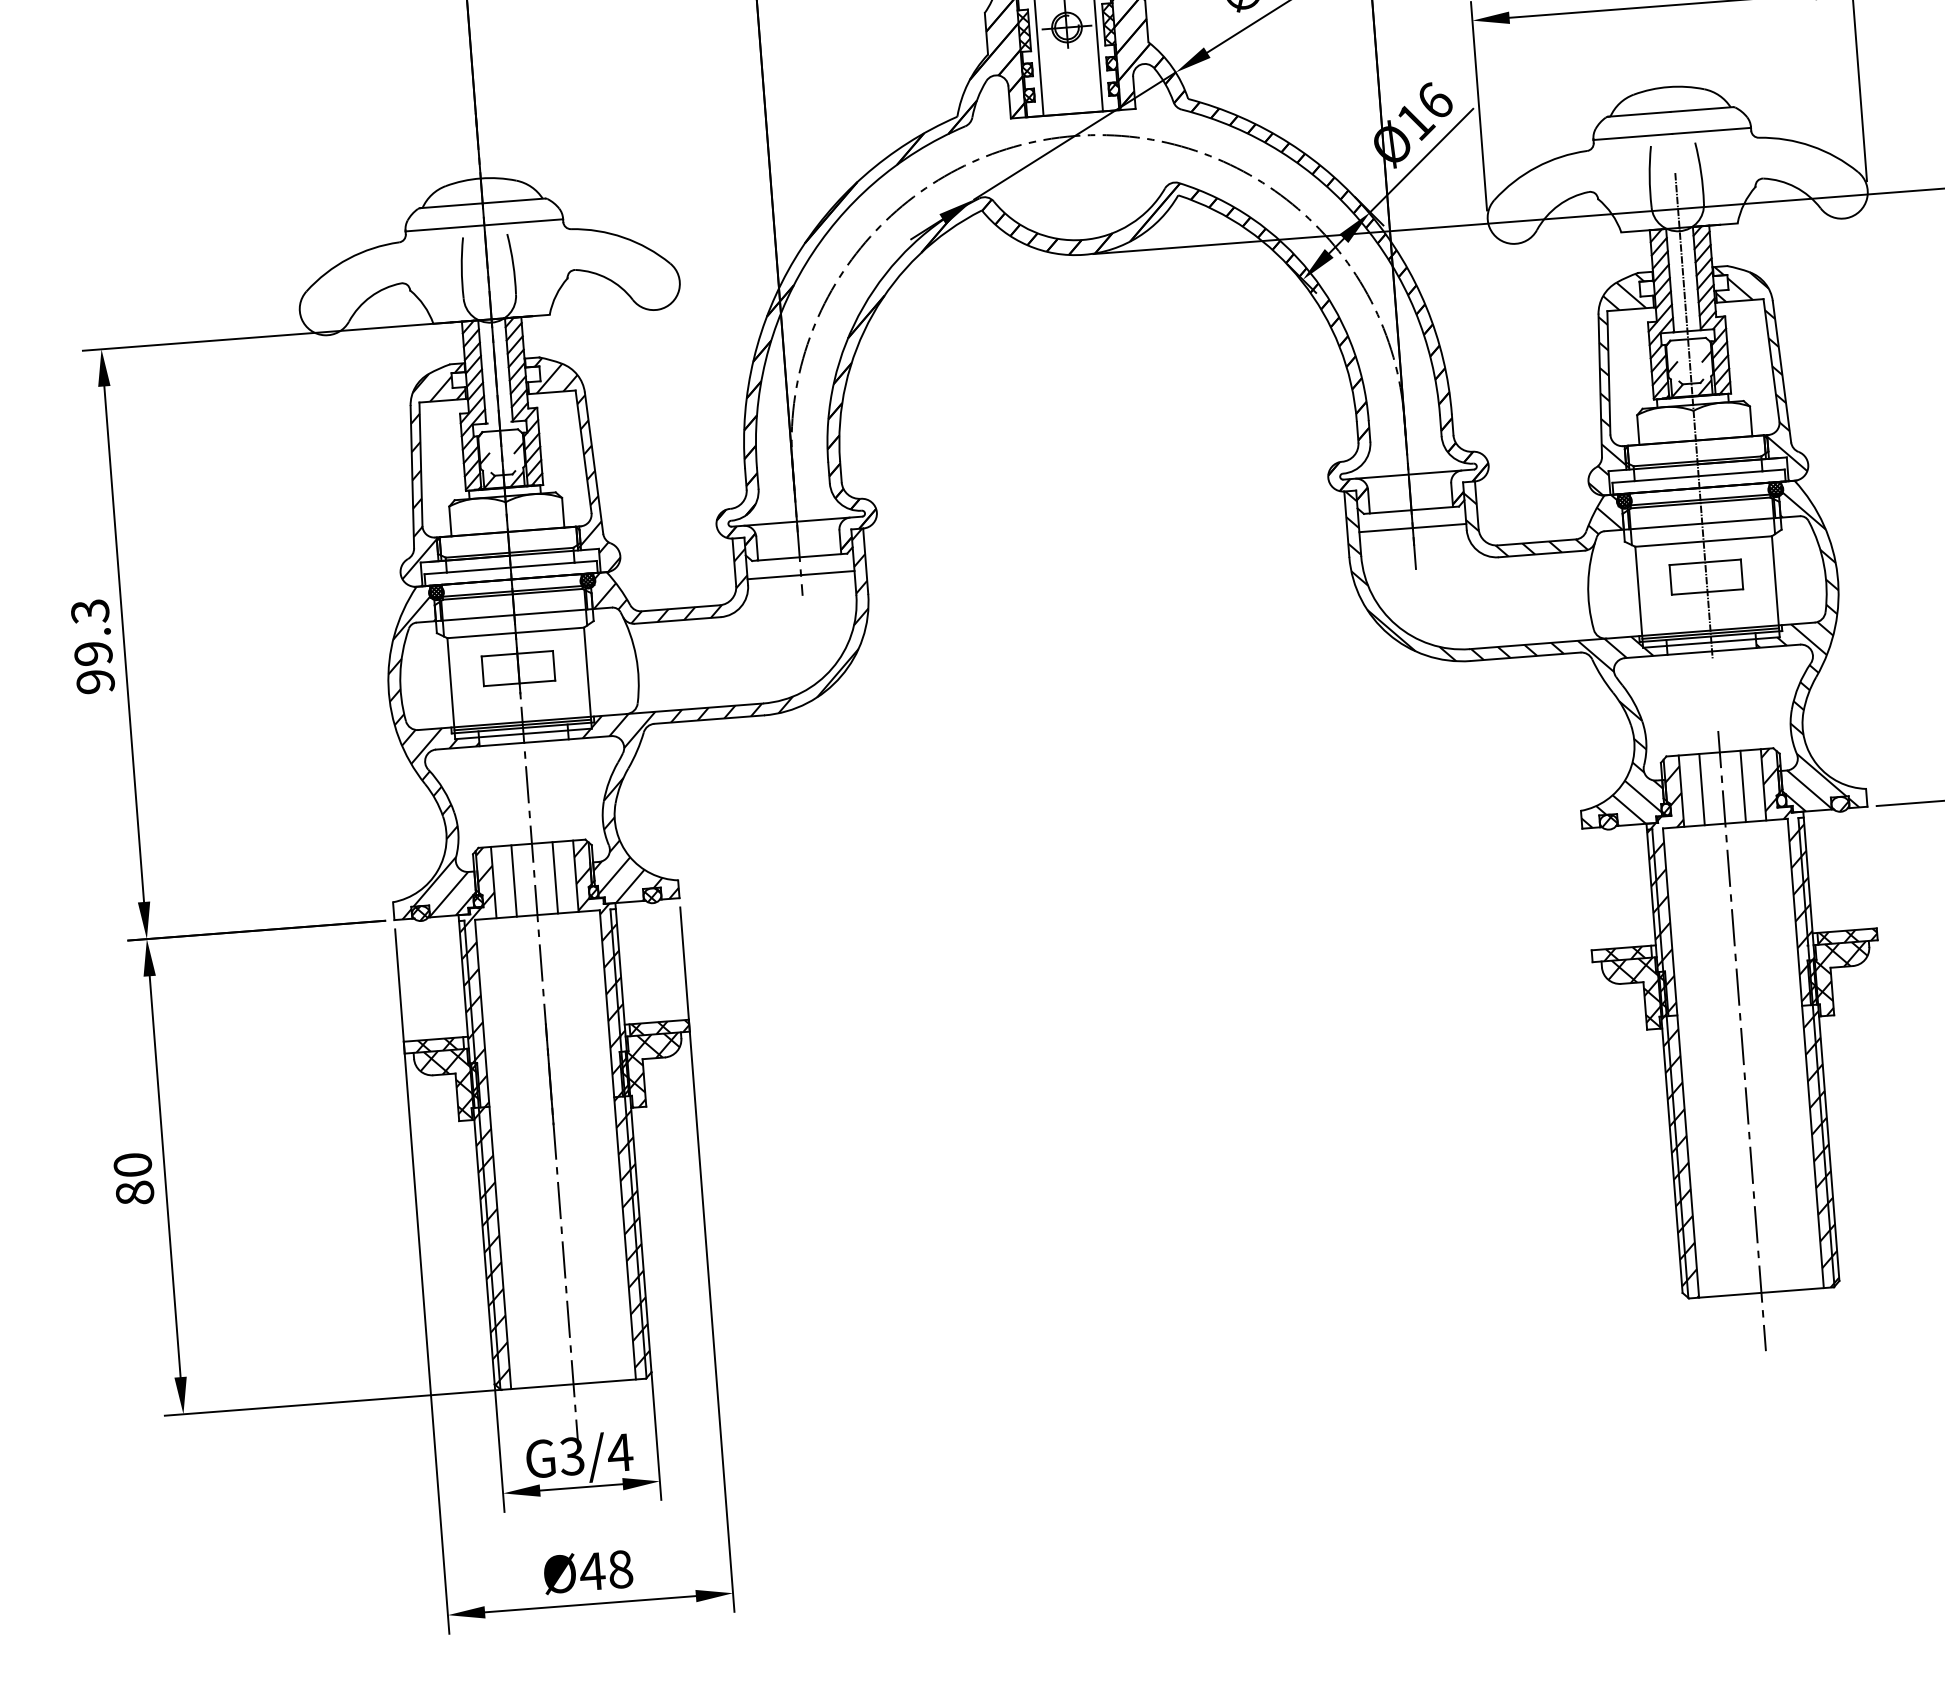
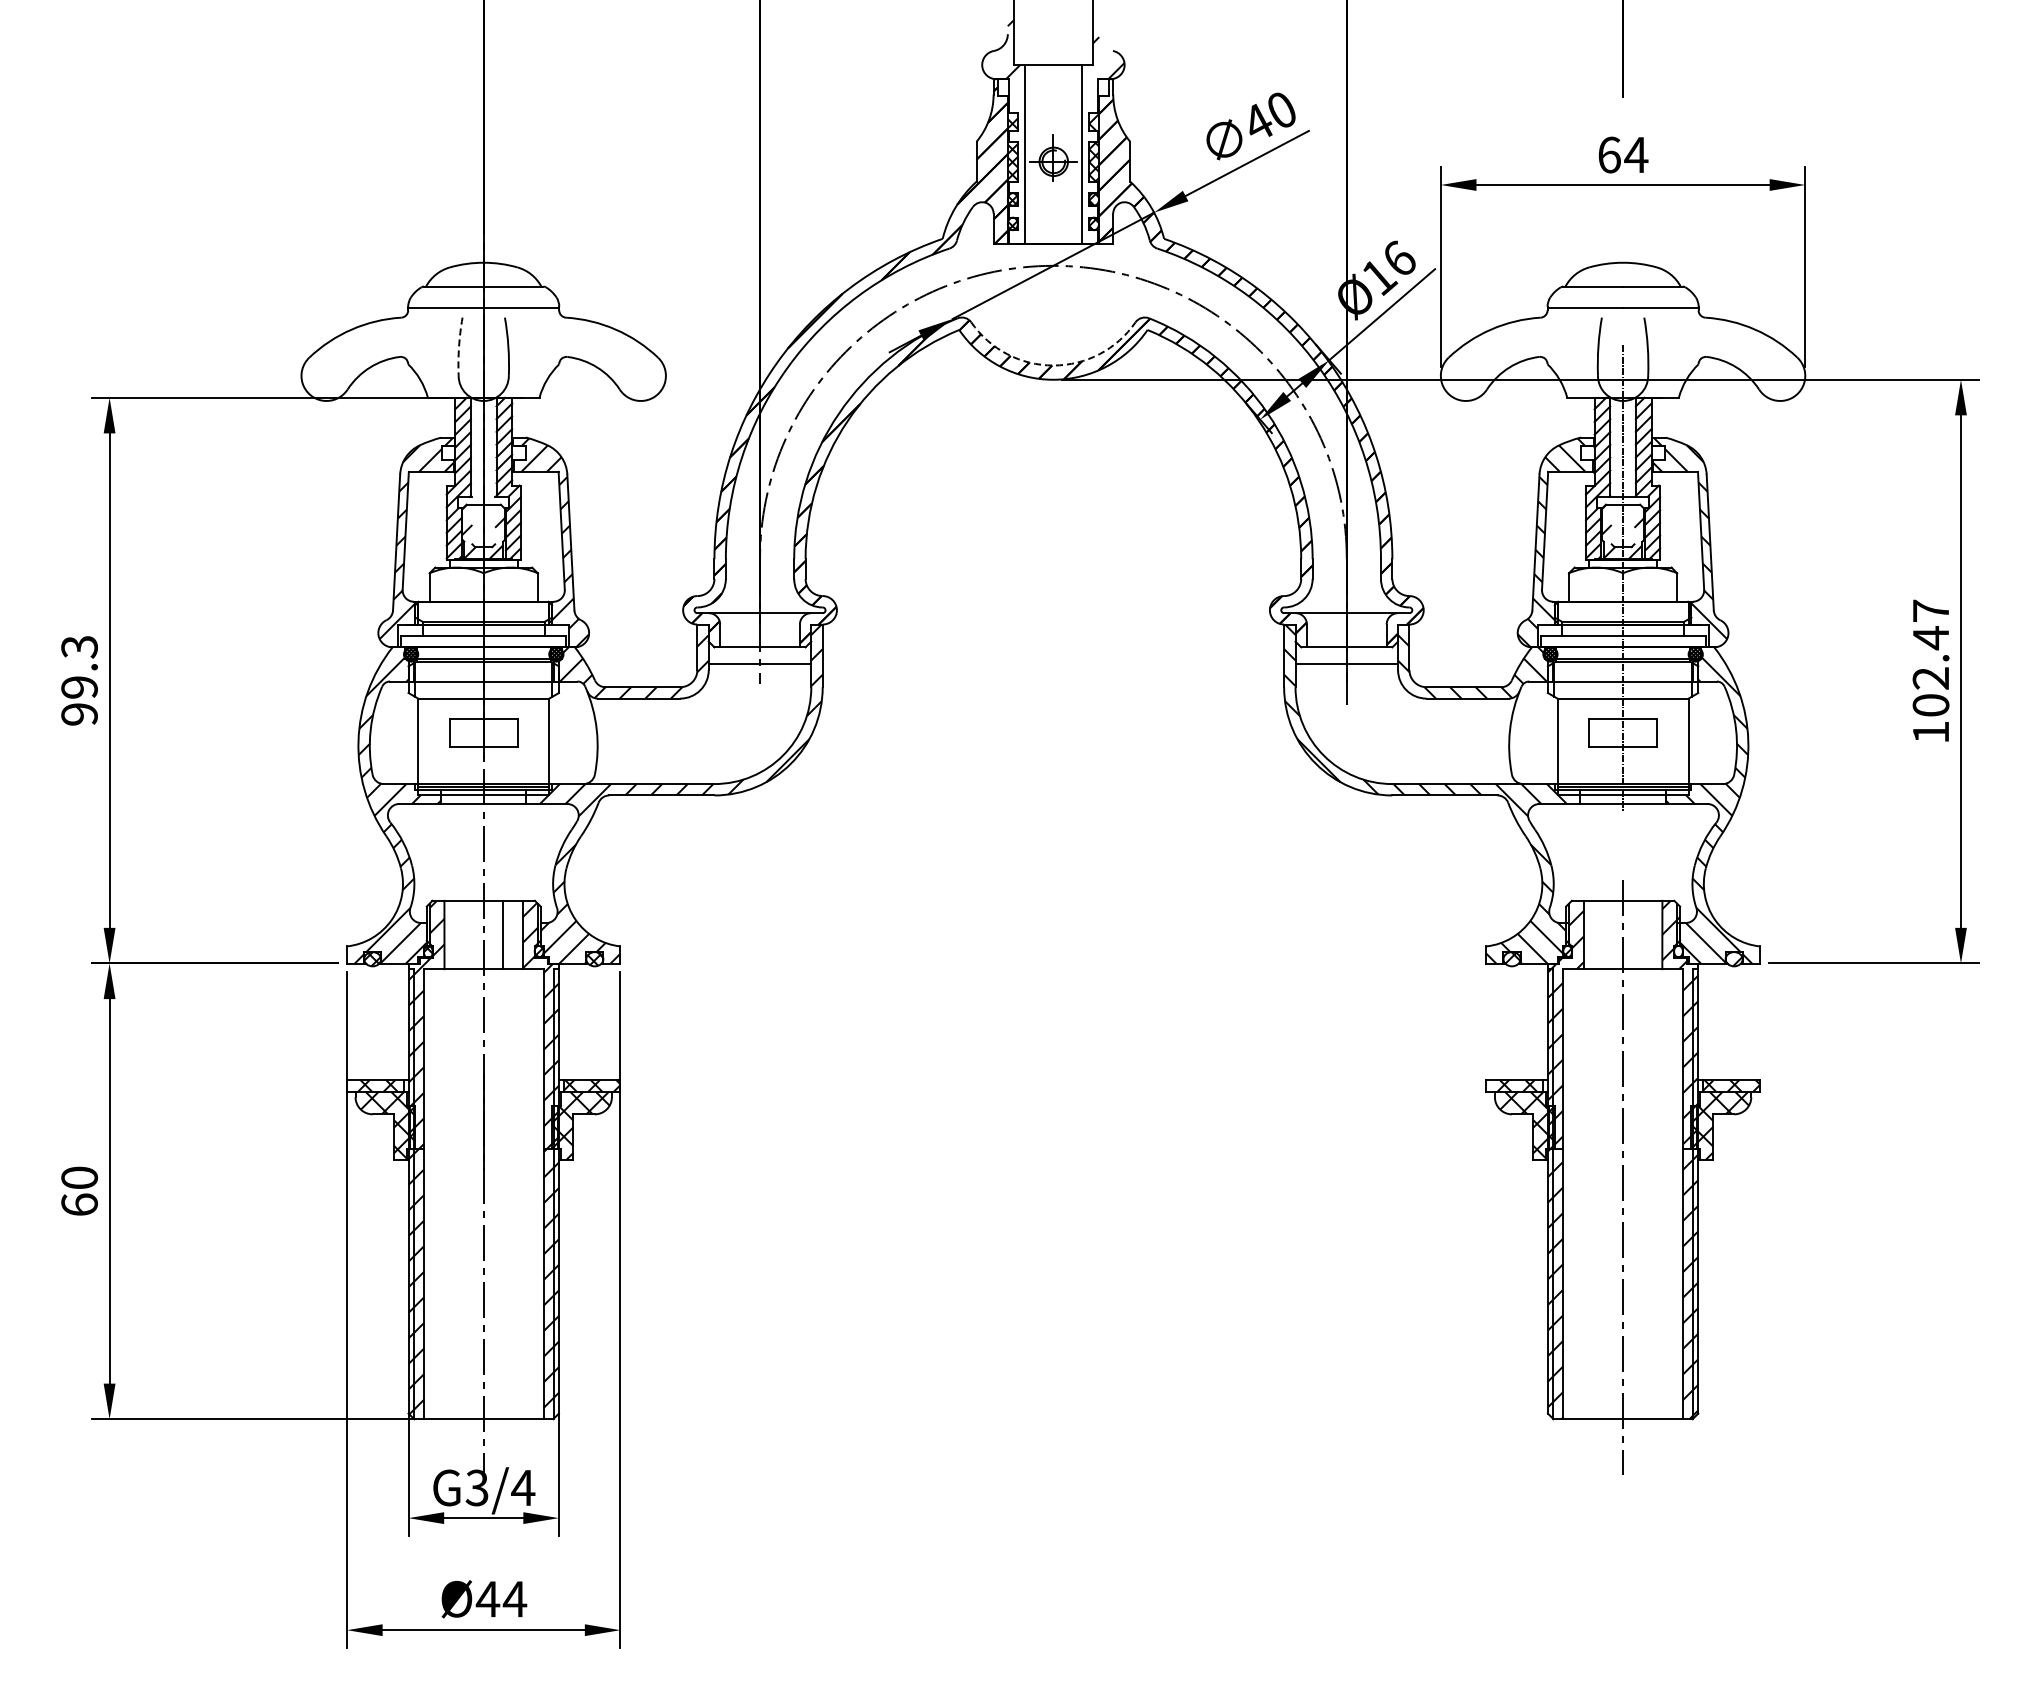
arc: (1083, 239) -> (1053, 365), solid -> dashed
arc: (462, 267) -> (459, 346), solid -> dashed
line: (1742, 785) -> (1642, 934), removed
line: (1702, 789) -> (1603, 934), removed
line: (514, 880) -> (464, 934), removed
text: (134, 1192) -> (79, 1204), 80 -> 60
text: (620, 1569) -> (514, 1599), Ø48 -> Ø44

